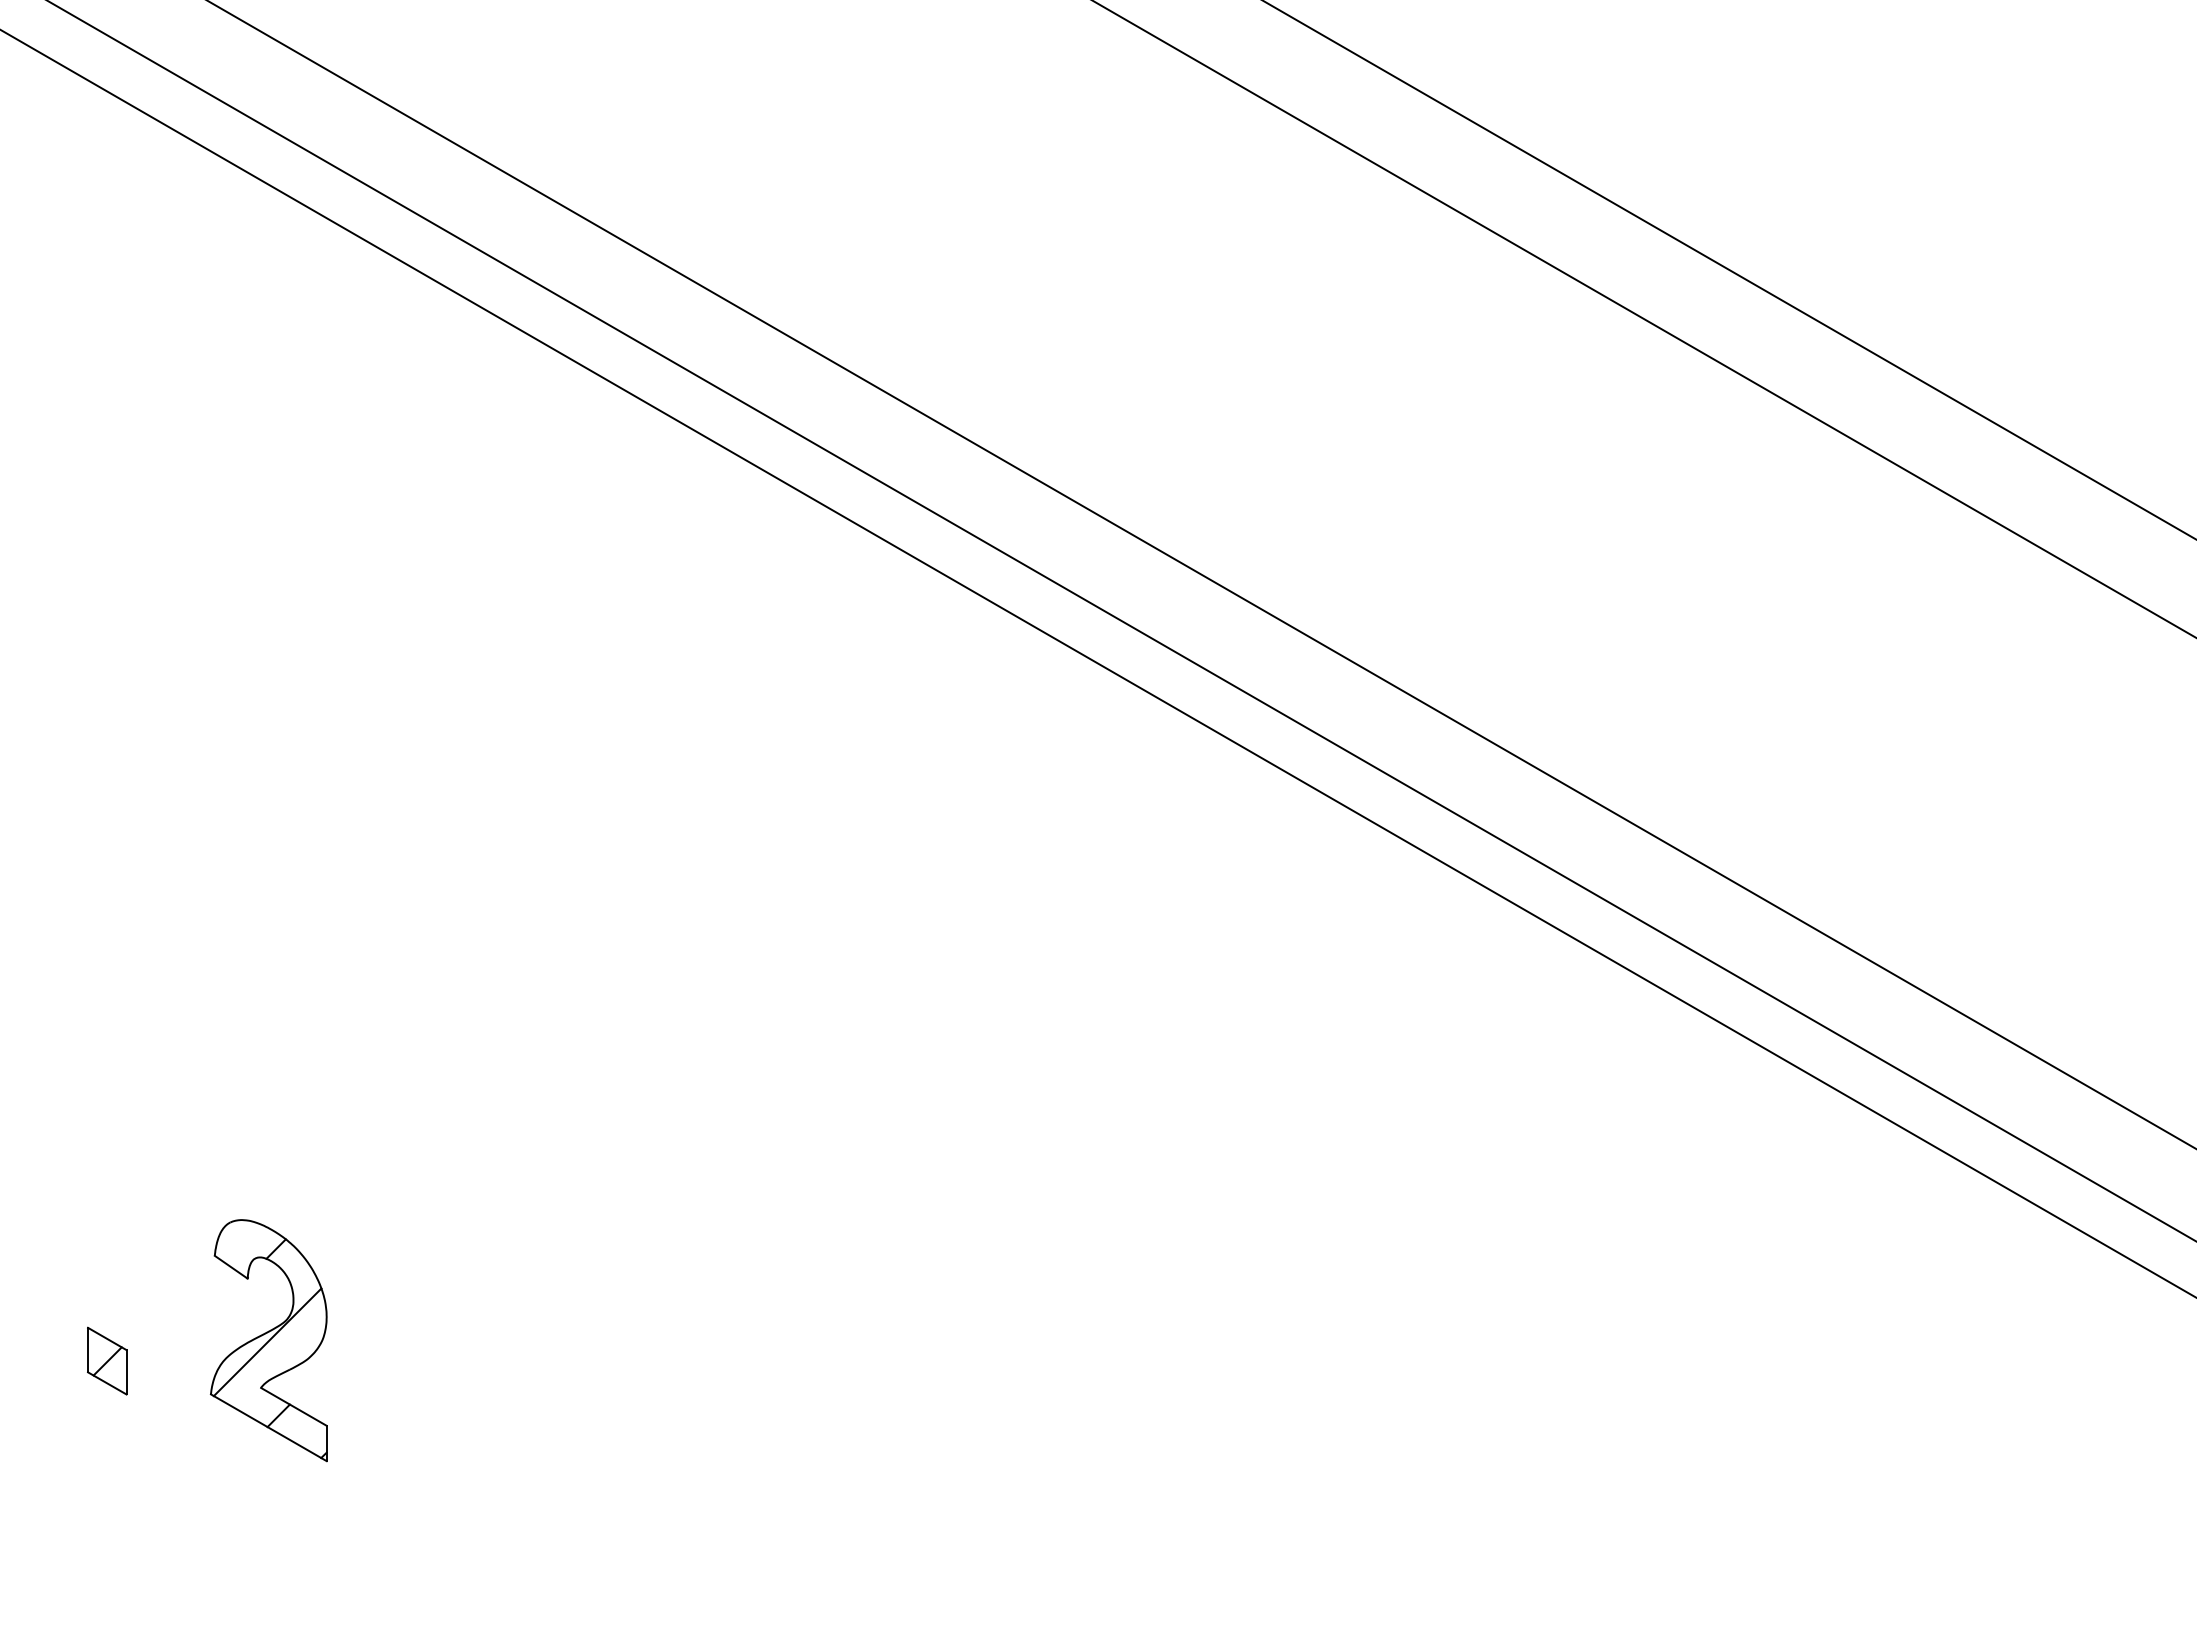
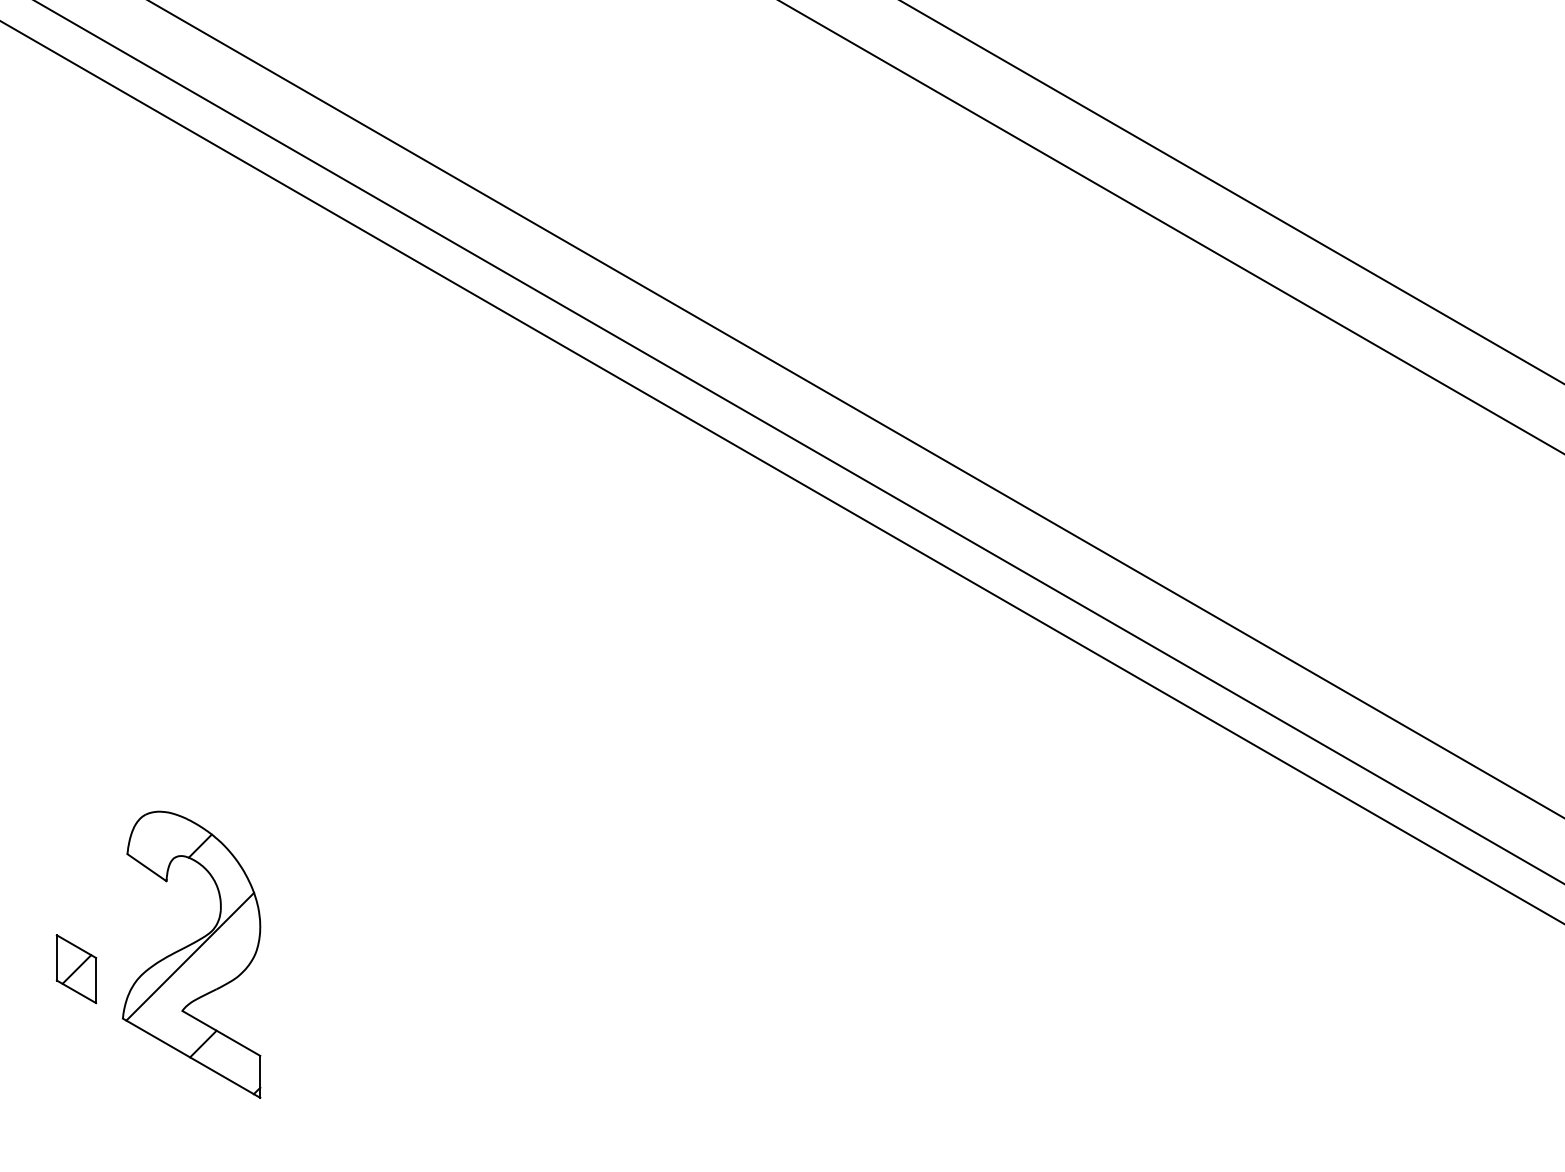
part: (268, 1340) -> (191, 954), size x1.67
part: (107, 1361) -> (76, 969), size x1.43

